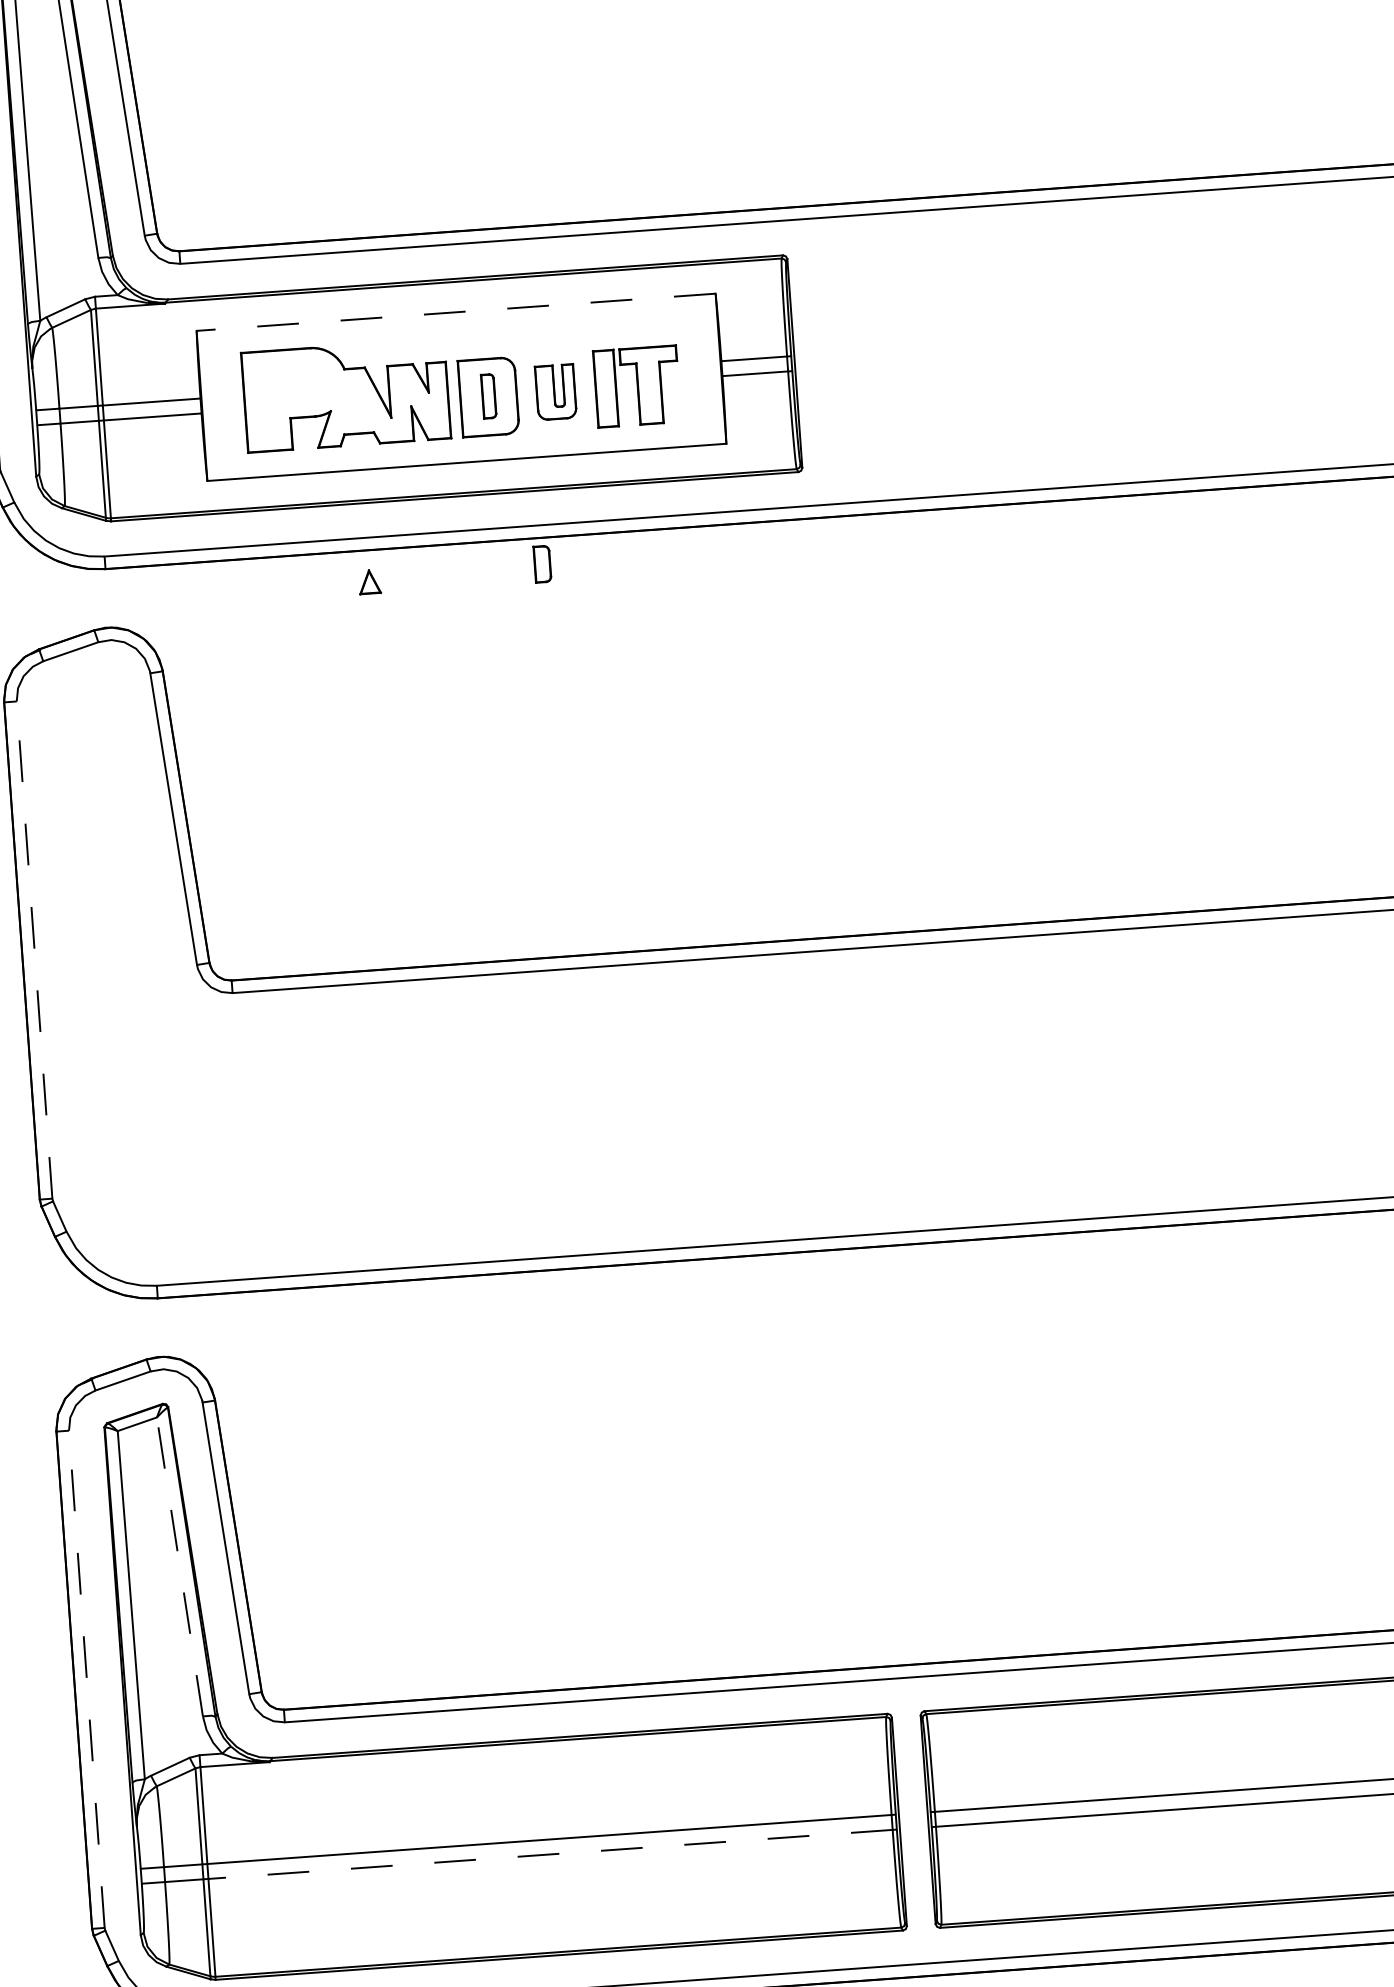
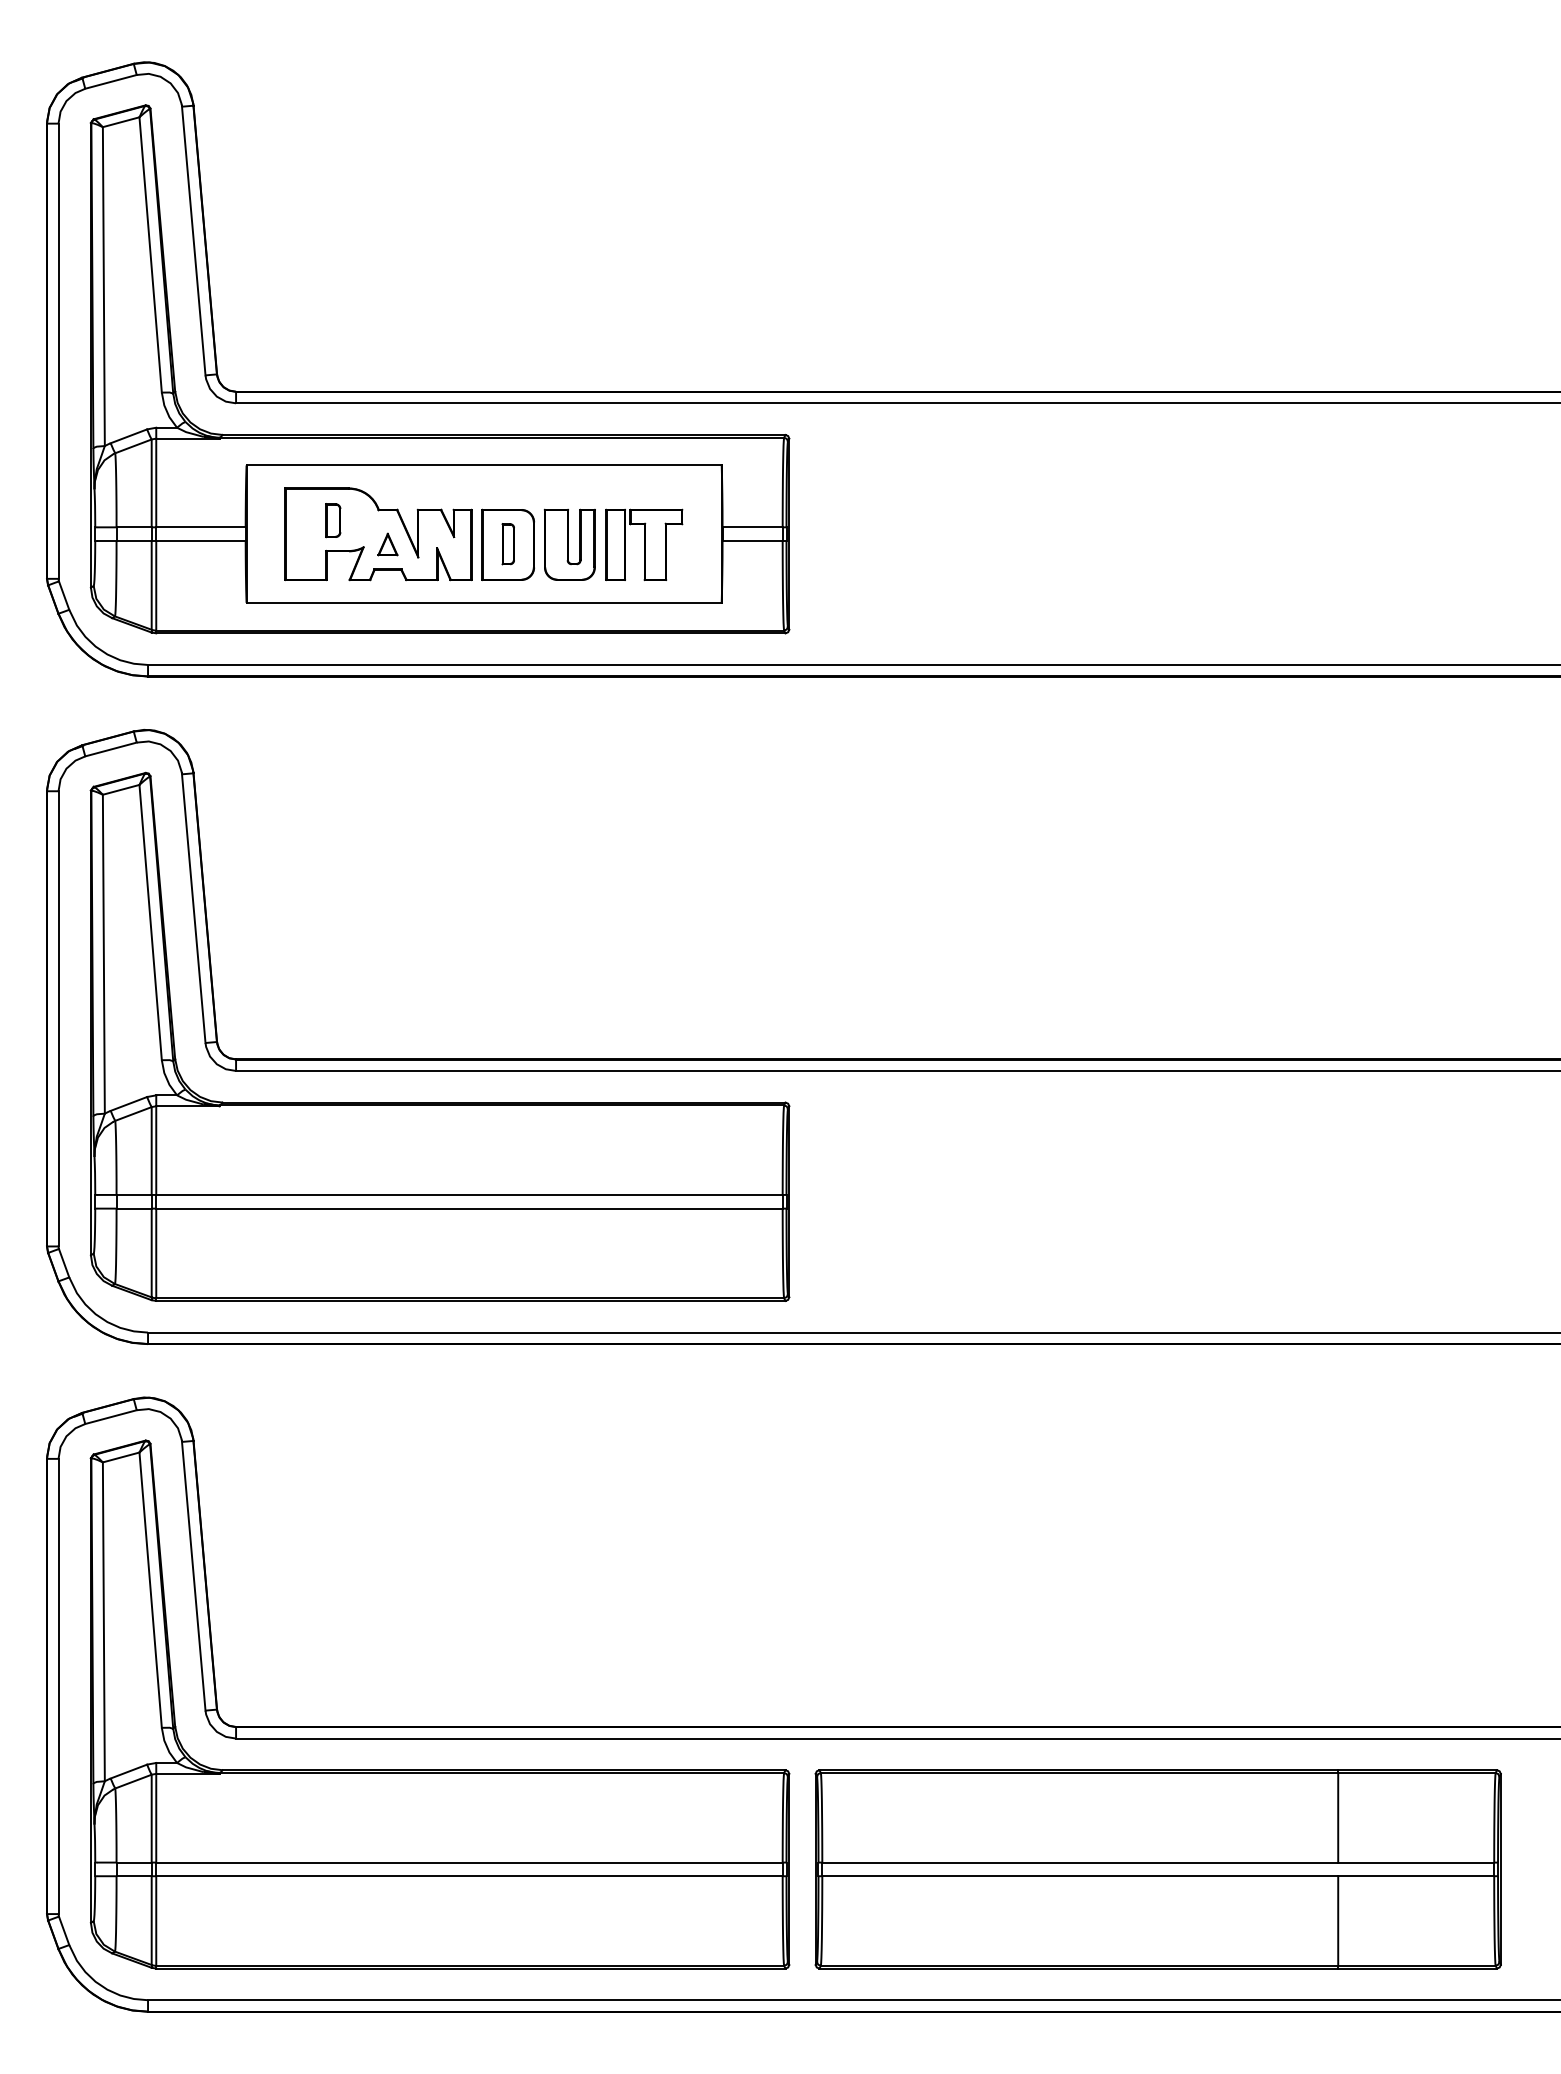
line: (456, 312) -> (484, 465), dashed -> solid
part: (555, 391) -> (569, 544), size x1.43
part: (542, 564) -> (333, 520), moved
part: (369, 582) -> (387, 544), moved
line: (34, 949) -> (58, 1018), dashed -> solid
part: (457, 1011) -> (439, 1102), added
line: (179, 1566) -> (150, 1589), dashed -> solid
line: (86, 1679) -> (58, 1686), dashed -> solid
line: (549, 1854) -> (468, 1876), dashed -> solid

